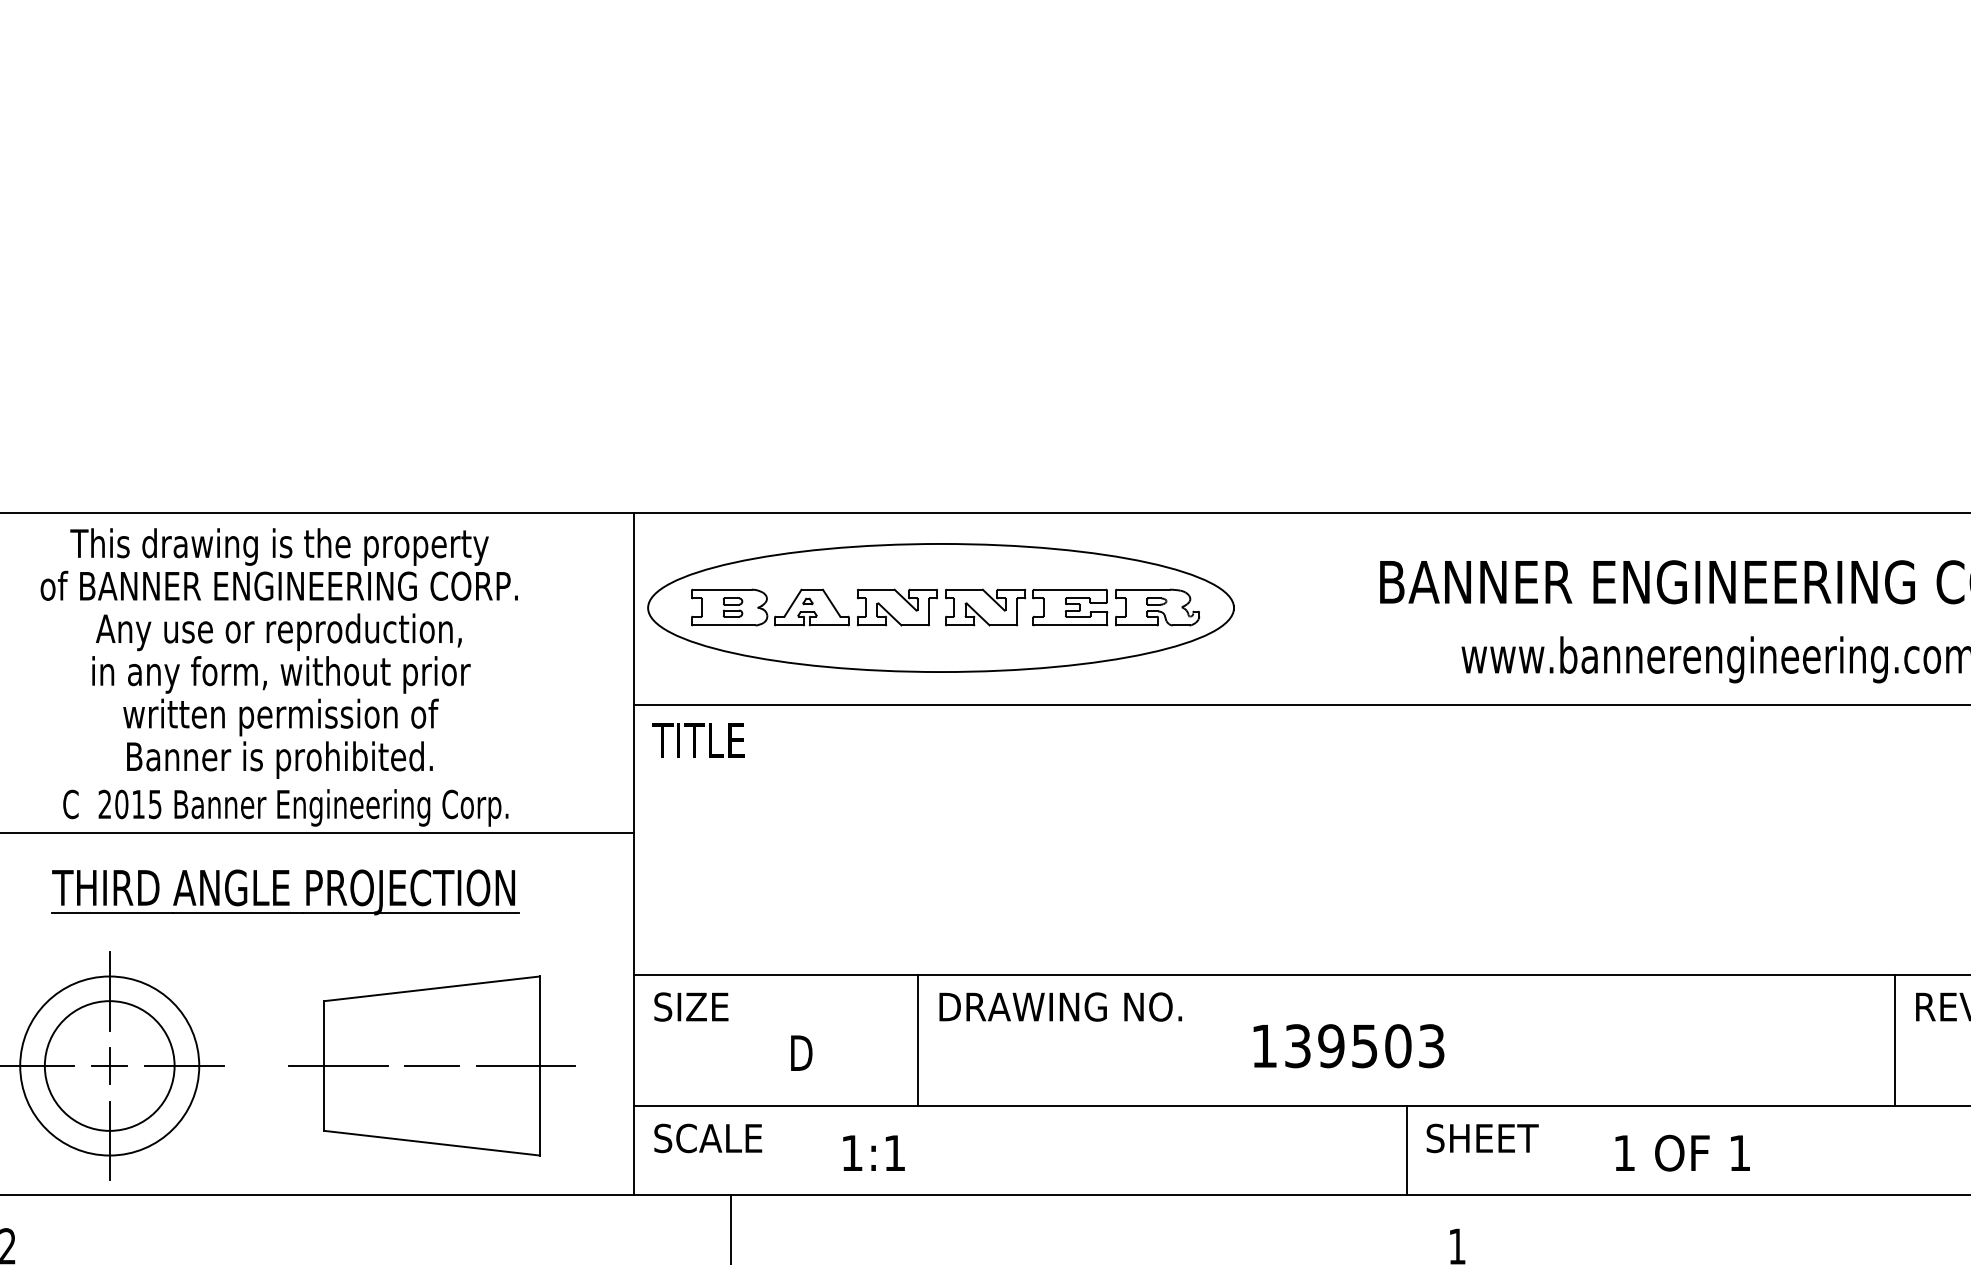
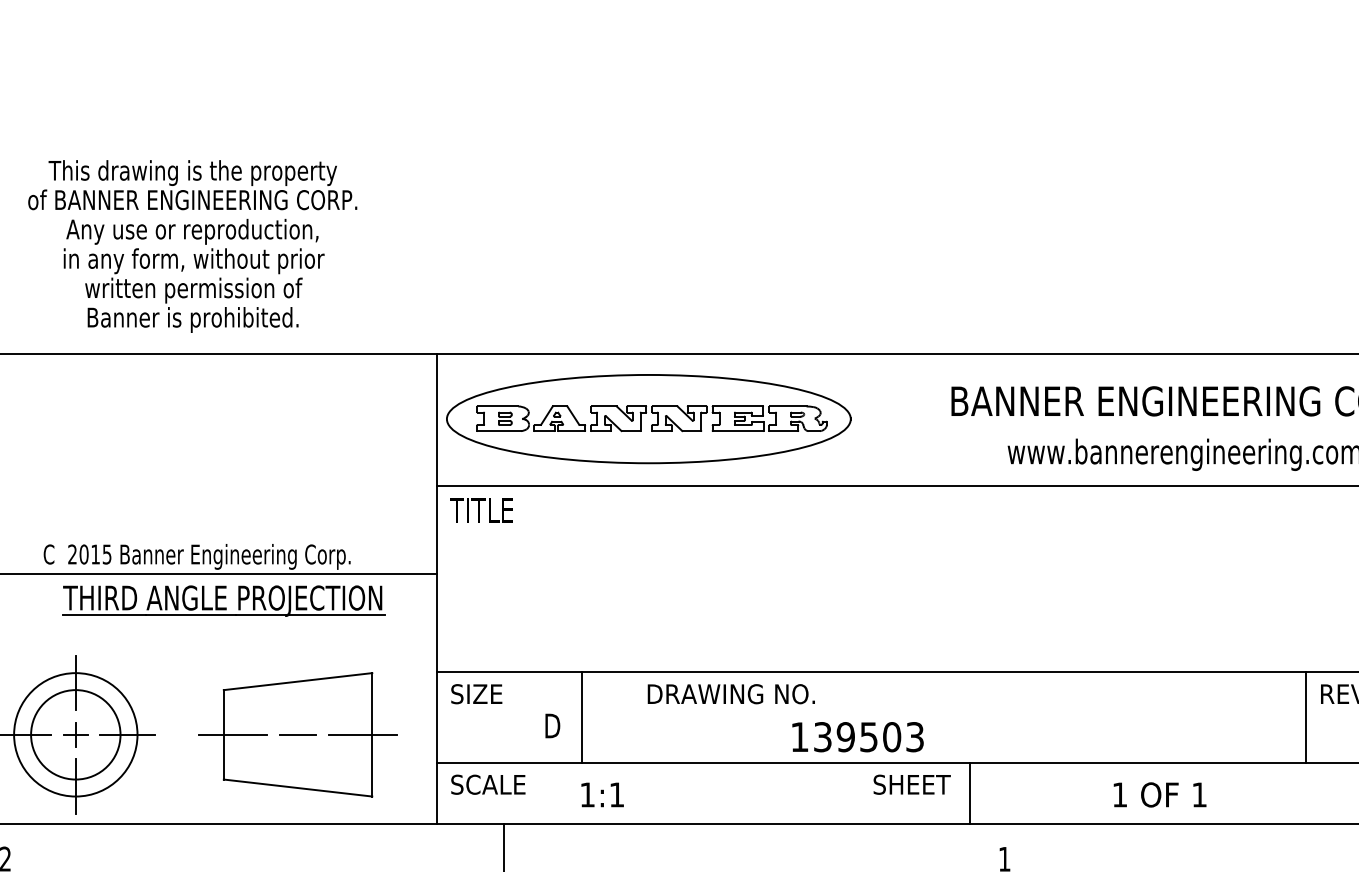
text: (279, 653) -> (192, 246), moved
part: (284, 891) -> (223, 600), moved
line: (918, 1040) -> (582, 717), moved
text: (1348, 1046) -> (857, 737), moved
text: (1481, 1138) -> (911, 784), moved

